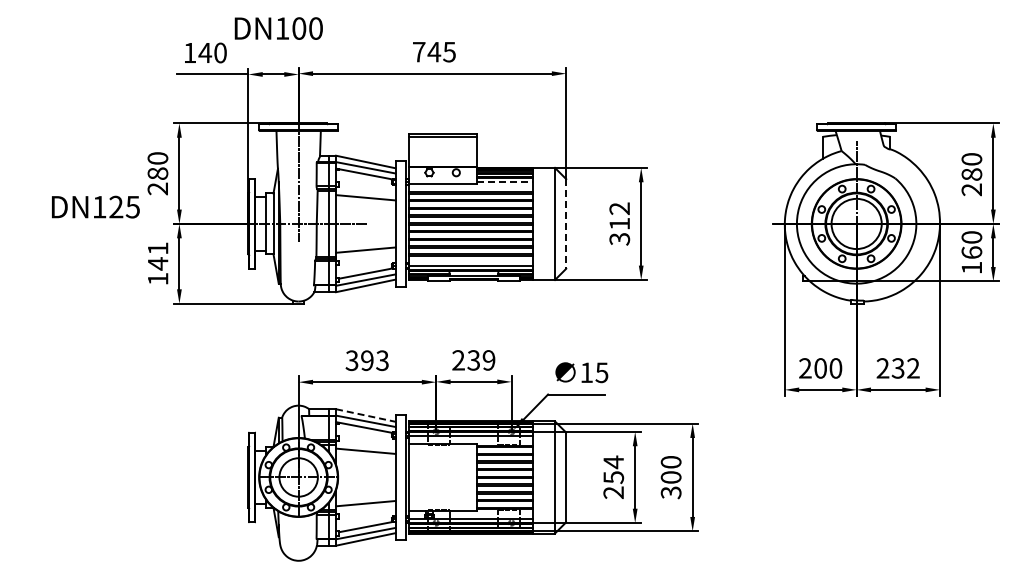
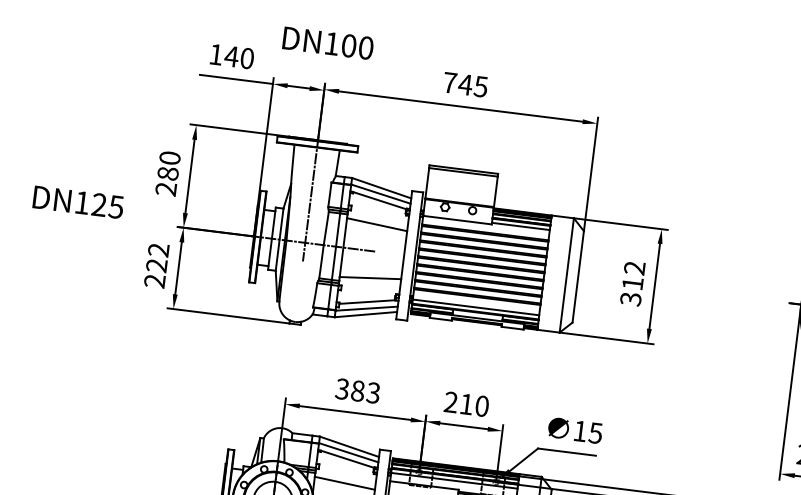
text: (278, 28) -> (327, 43), moved
line: (505, 182) -> (521, 226), dashed -> solid
text: (95, 206) -> (78, 201), moved
line: (566, 223) -> (578, 276), dashed -> solid
text: (157, 263) -> (156, 265), 141 -> 222
text: (367, 360) -> (358, 390), 393 -> 383
text: (481, 360) -> (474, 405), 239 -> 210
line: (366, 415) -> (350, 446), dashed -> solid

